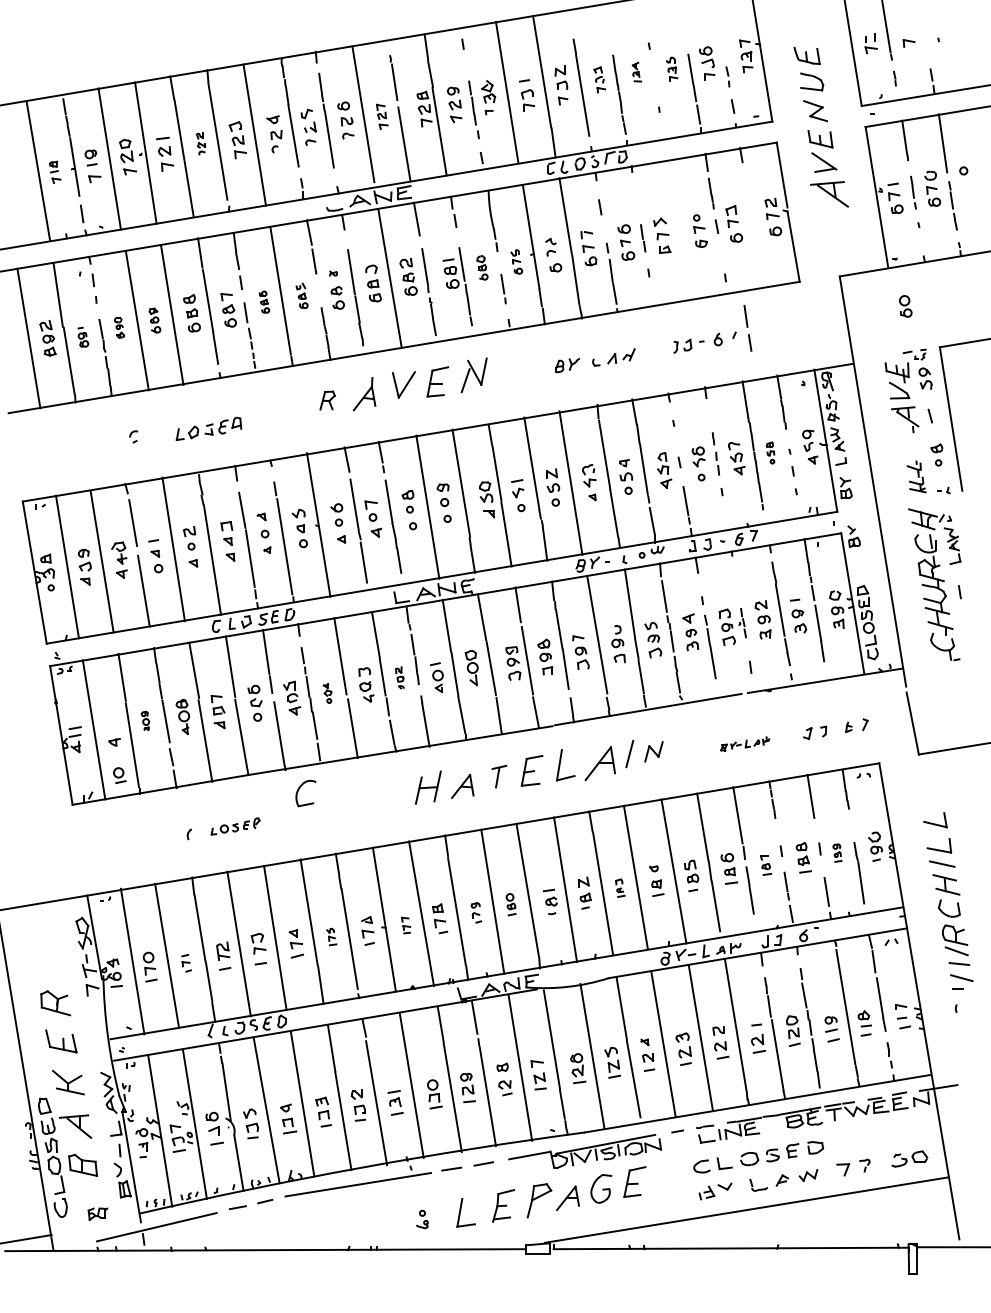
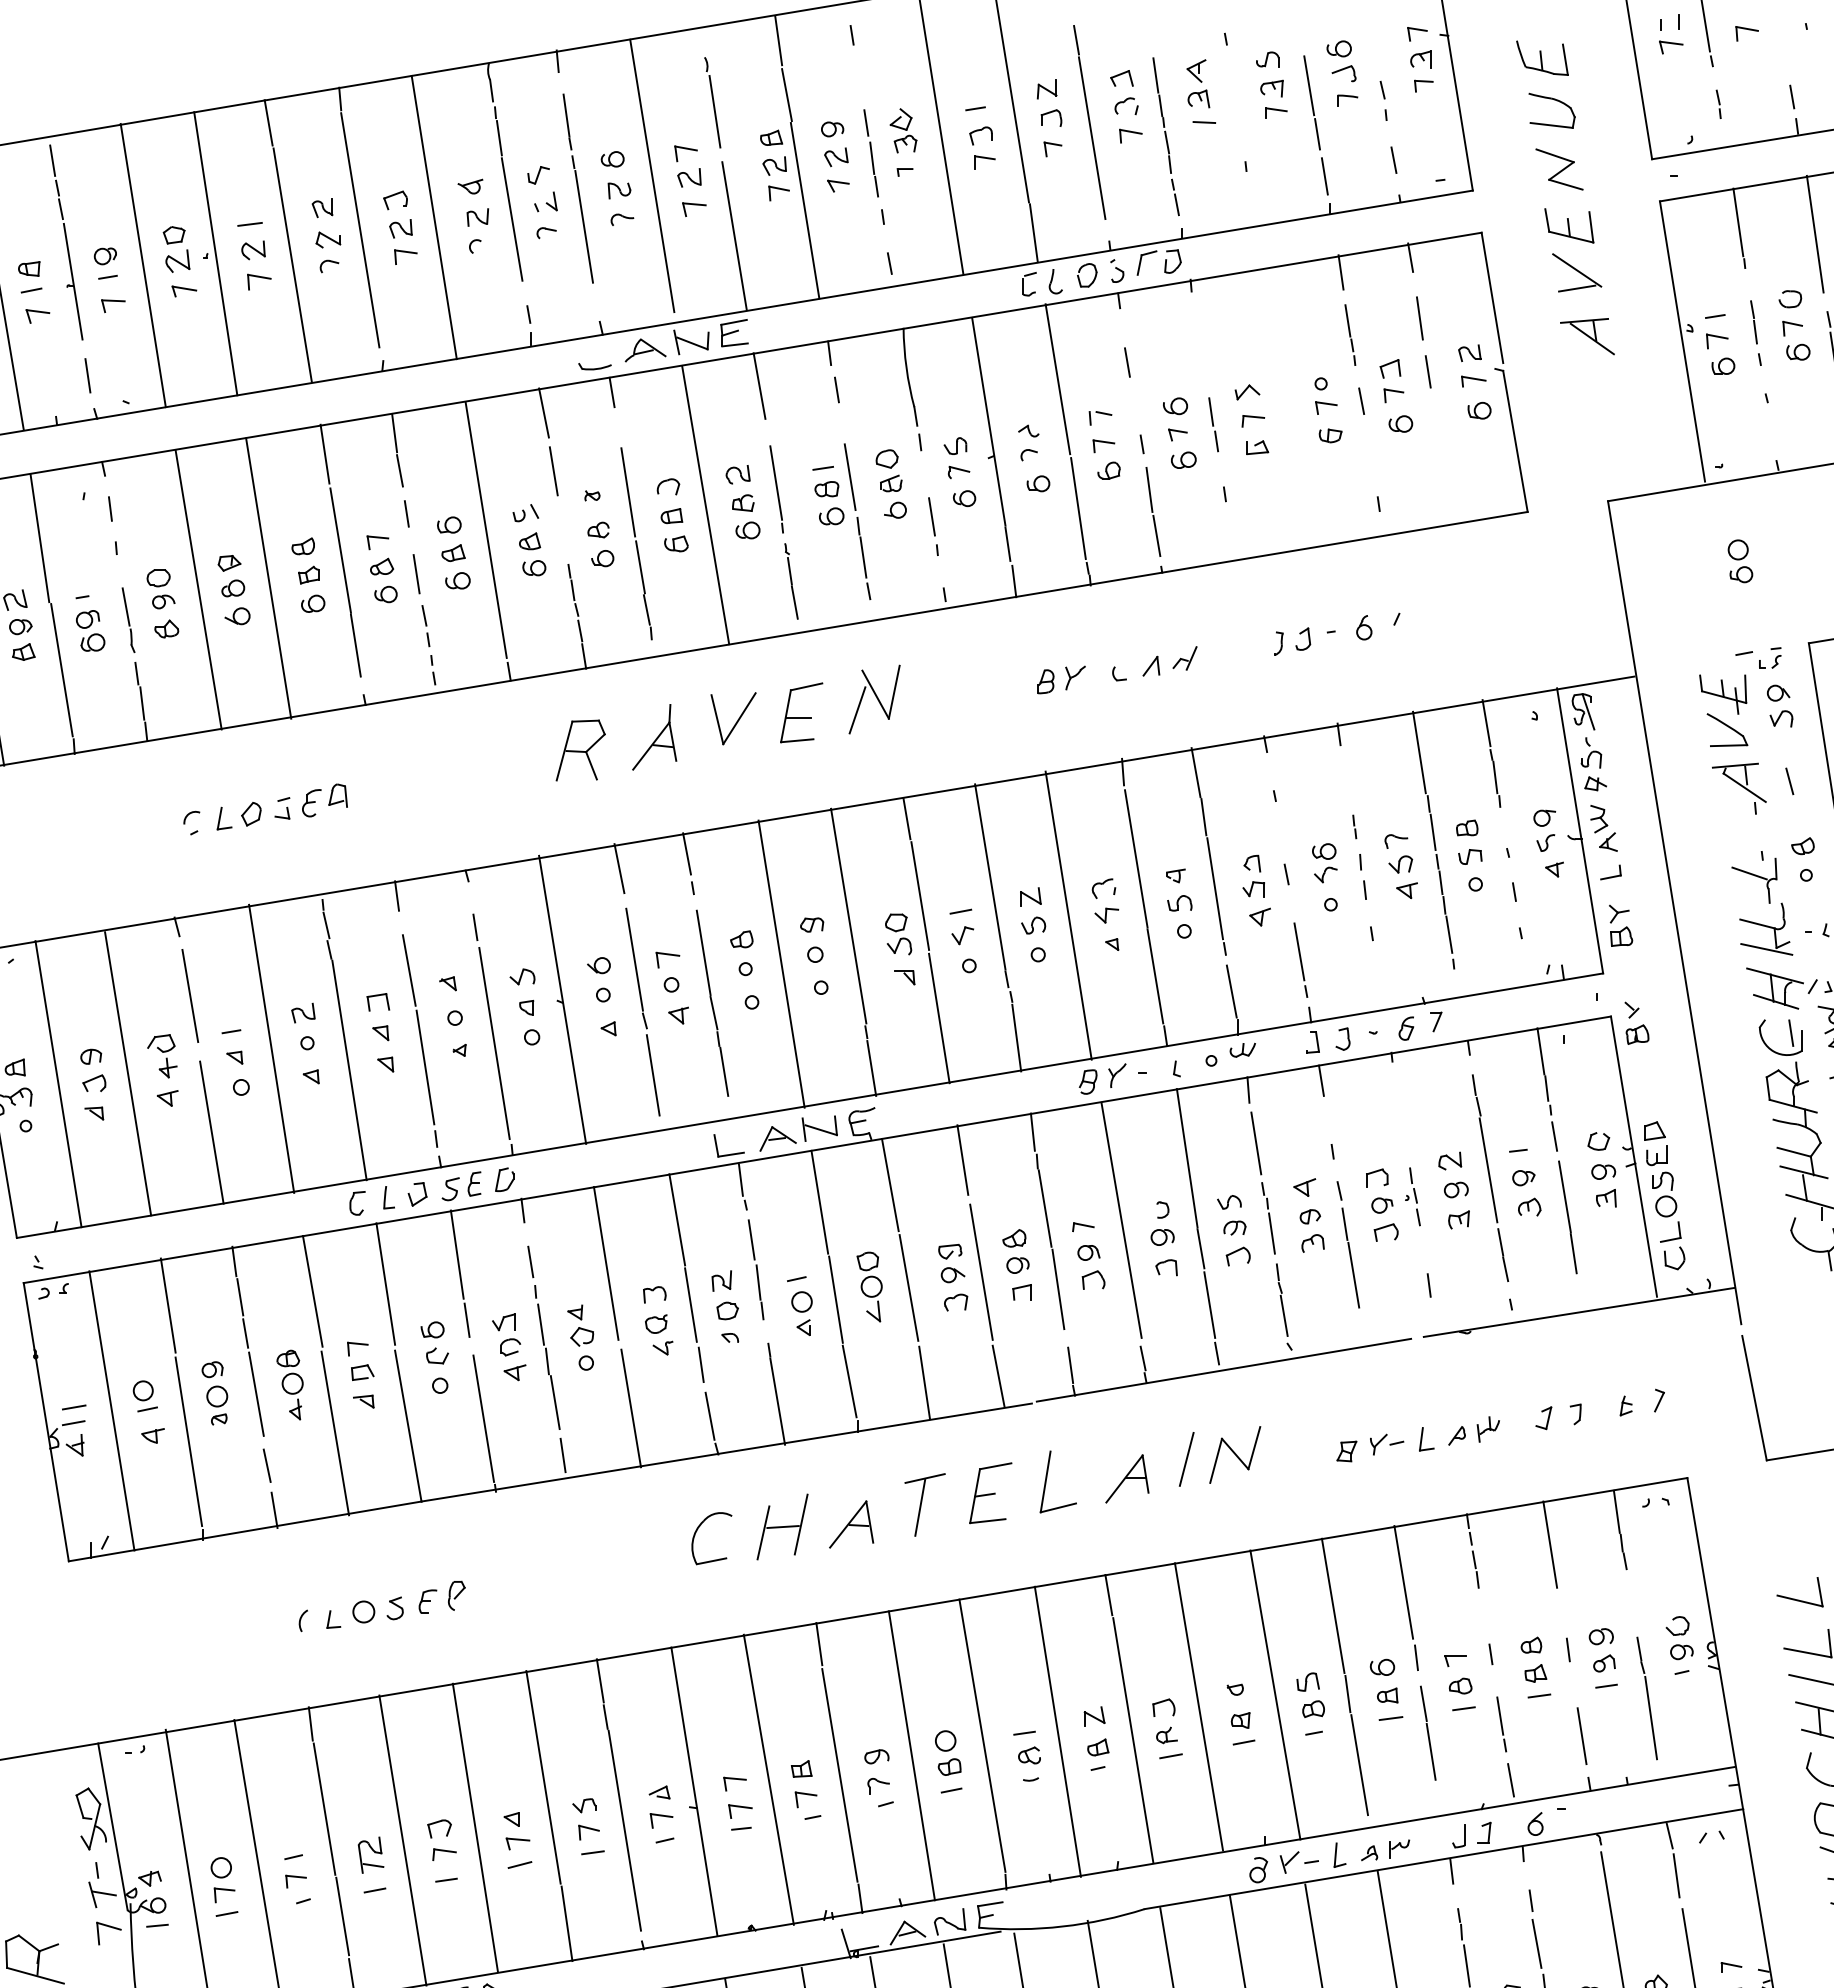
part: (671, 68) -> (1270, 83), size x1.43
part: (636, 71) -> (1200, 89), size x1.67
part: (599, 79) -> (1125, 106), size x1.43
part: (381, 116) -> (688, 180), size x1.43
part: (200, 143) -> (325, 234), size x1.67
part: (54, 172) -> (32, 292), size x1.43
part: (829, 194) -> (1587, 336), size x0.71
part: (516, 261) -> (959, 471), size x1.43
part: (482, 267) -> (891, 483), size x1.43
part: (301, 295) -> (528, 539), size x1.43
part: (264, 301) -> (453, 551), size x1.67
part: (154, 320) -> (233, 589), size x1.43
part: (119, 327) -> (162, 603), size x1.67
line: (747, 327) -> (1422, 340), moved
part: (83, 336) -> (90, 621), size x1.43
part: (327, 400) -> (580, 750), size x1.67
part: (208, 428) -> (281, 806), moved
part: (770, 452) -> (1469, 854), size x1.67
part: (916, 476) -> (1761, 902), size x1.67
part: (399, 677) -> (724, 1305), size x1.67
part: (327, 693) -> (580, 1337), size x1.67
part: (145, 720) -> (215, 1392), size x1.67
part: (745, 743) -> (1418, 1438), size x1.67
part: (653, 751) -> (1234, 1454), size x1.43
part: (599, 763) -> (1125, 1478), size x0.71
part: (119, 775) -> (144, 1396), moved
part: (499, 776) -> (925, 1504), size x1.43
part: (300, 788) -> (700, 1528), moved
part: (235, 826) -> (395, 1604), size x1.43
part: (837, 852) -> (1603, 1656), size x1.67
part: (765, 865) -> (1459, 1683), size x1.43
part: (620, 887) -> (1168, 1727), size x1.67
part: (510, 904) -> (947, 1761), size x1.43
part: (476, 912) -> (879, 1777), size x1.43
part: (405, 925) -> (736, 1803), size x1.67
part: (331, 936) -> (588, 1825), size x1.67
part: (186, 963) -> (297, 1879), size x1.43

